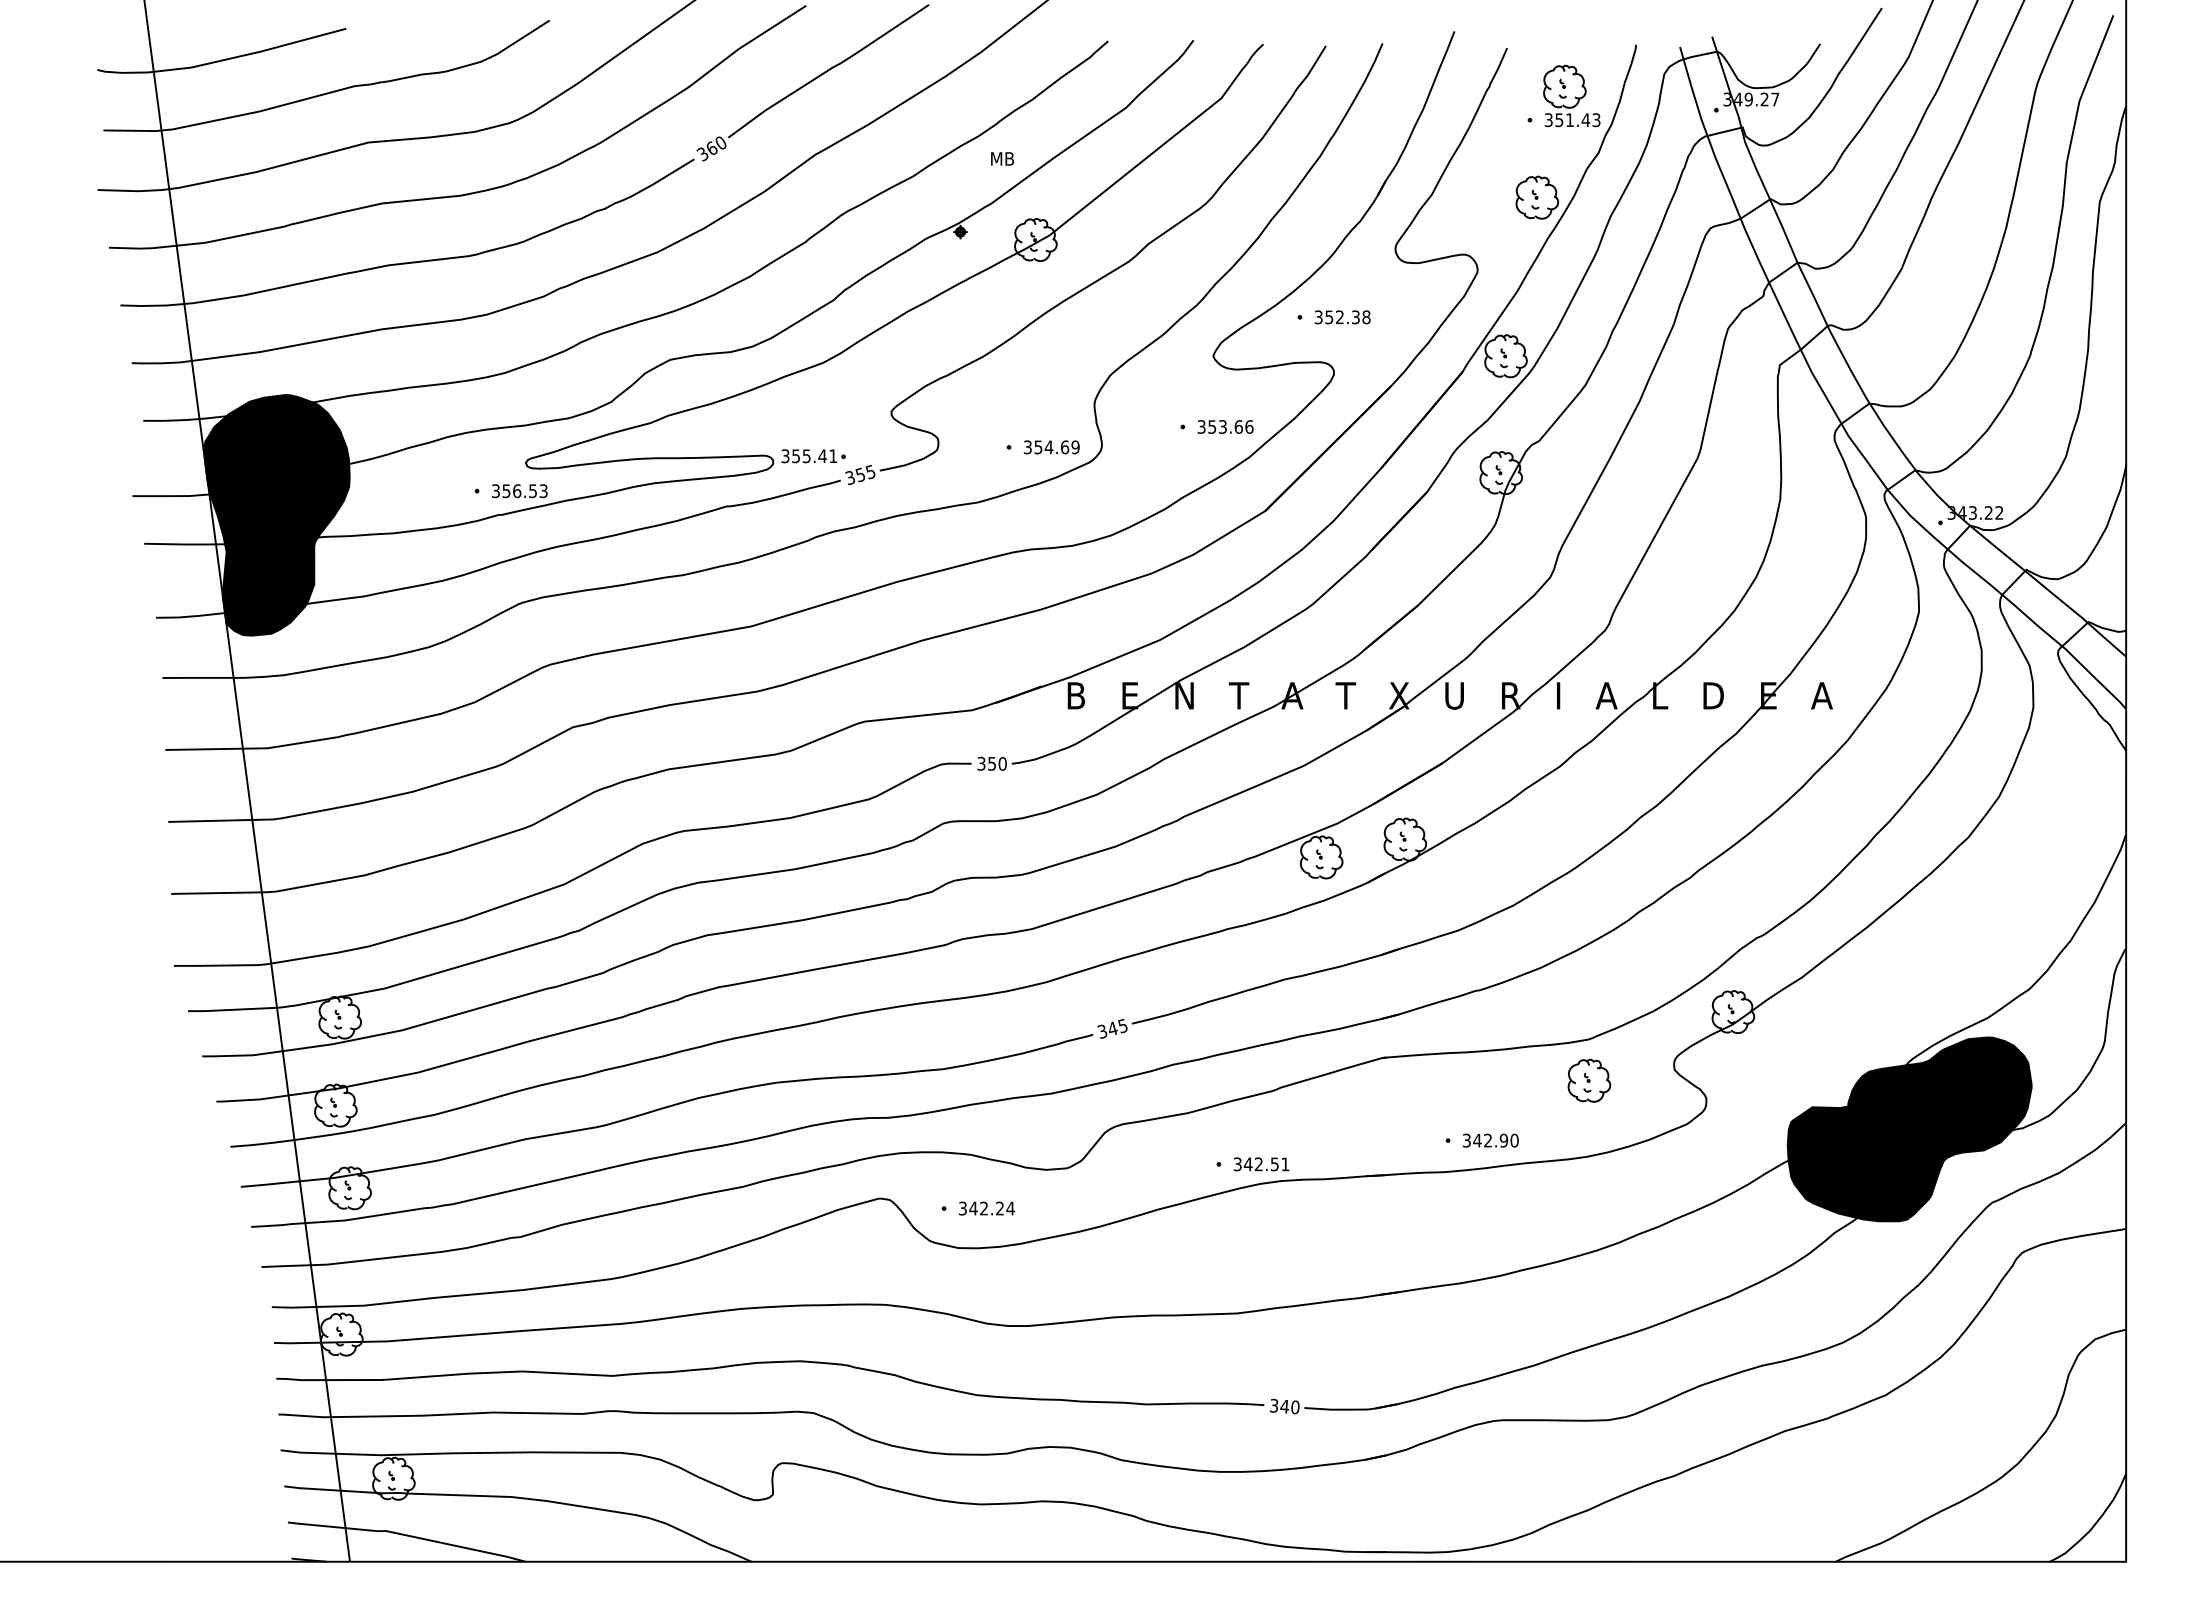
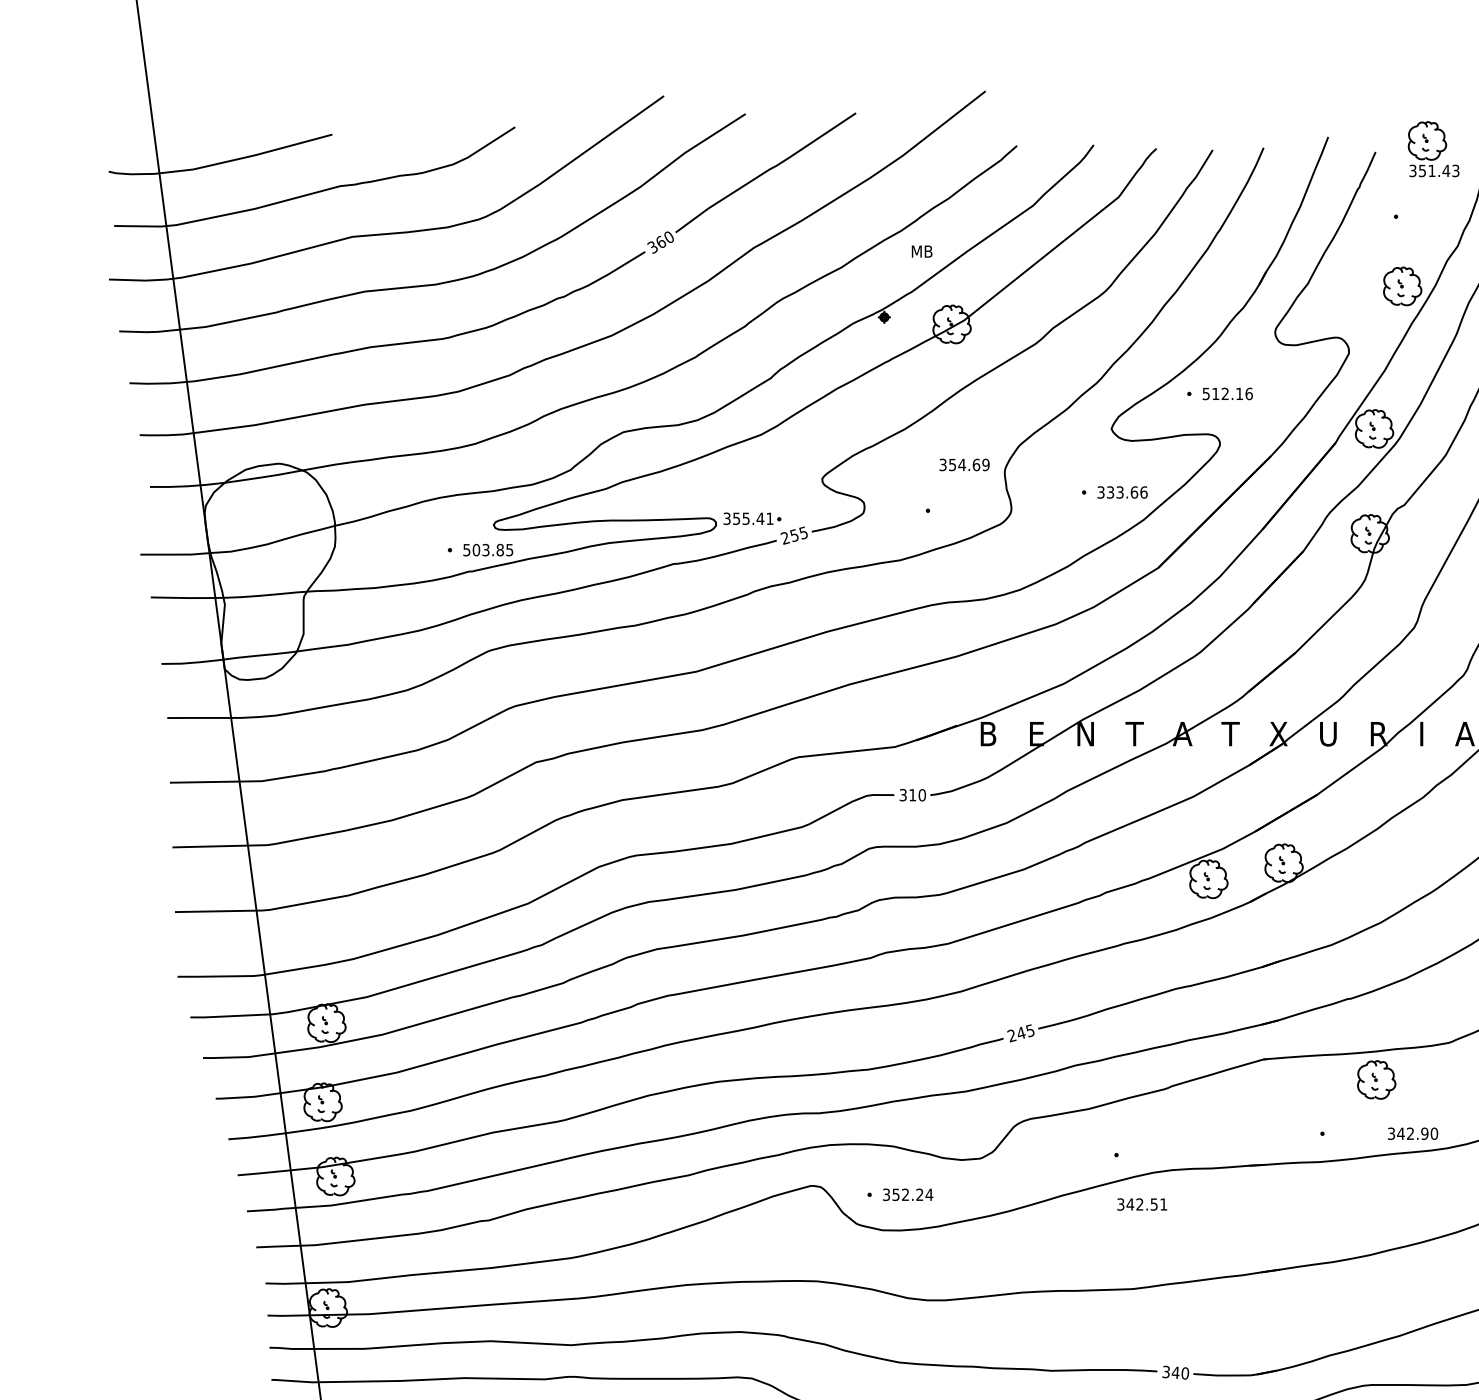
part: (1571, 95) -> (1433, 148), moved
text: (1342, 317) -> (1227, 394), 352.38 -> 512.16
text: (1212, 426) -> (1110, 492), 353.66 -> 333.66
text: (1051, 447) -> (964, 465), moved
text: (850, 478) -> (785, 538), 355 -> 255
text: (519, 491) -> (488, 550), 356.53 -> 503.85
fill: (276, 515) -> (269, 572), removed
text: (991, 763) -> (912, 794), 350 -> 310
text: (1102, 1031) -> (1011, 1035), 345 -> 245
part: (1589, 1080) -> (1376, 1079), moved
text: (1490, 1140) -> (1412, 1133), moved
text: (1261, 1164) -> (1142, 1204), moved
text: (973, 1208) -> (896, 1194), 342.24 -> 352.24

